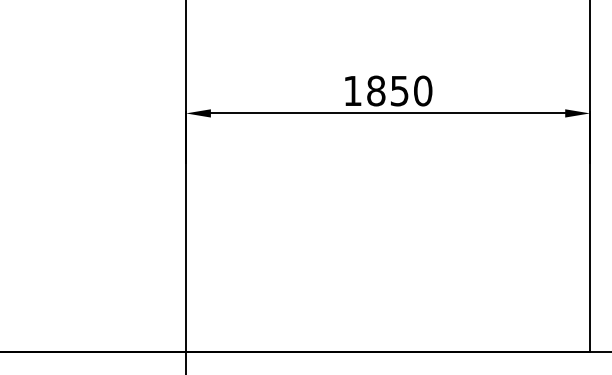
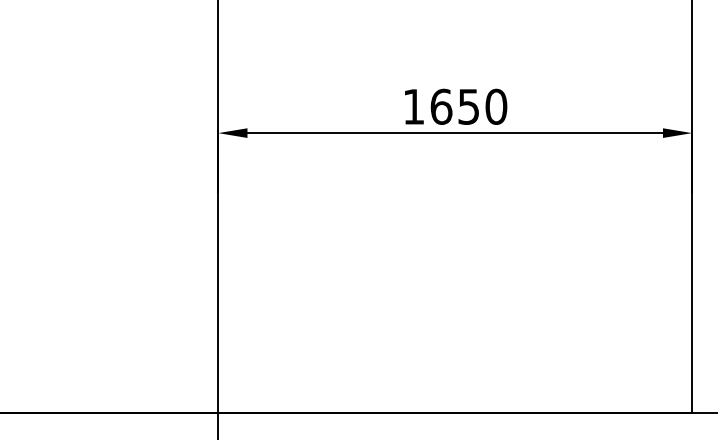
text: (376, 90) -> (441, 106), 1850 -> 1650

